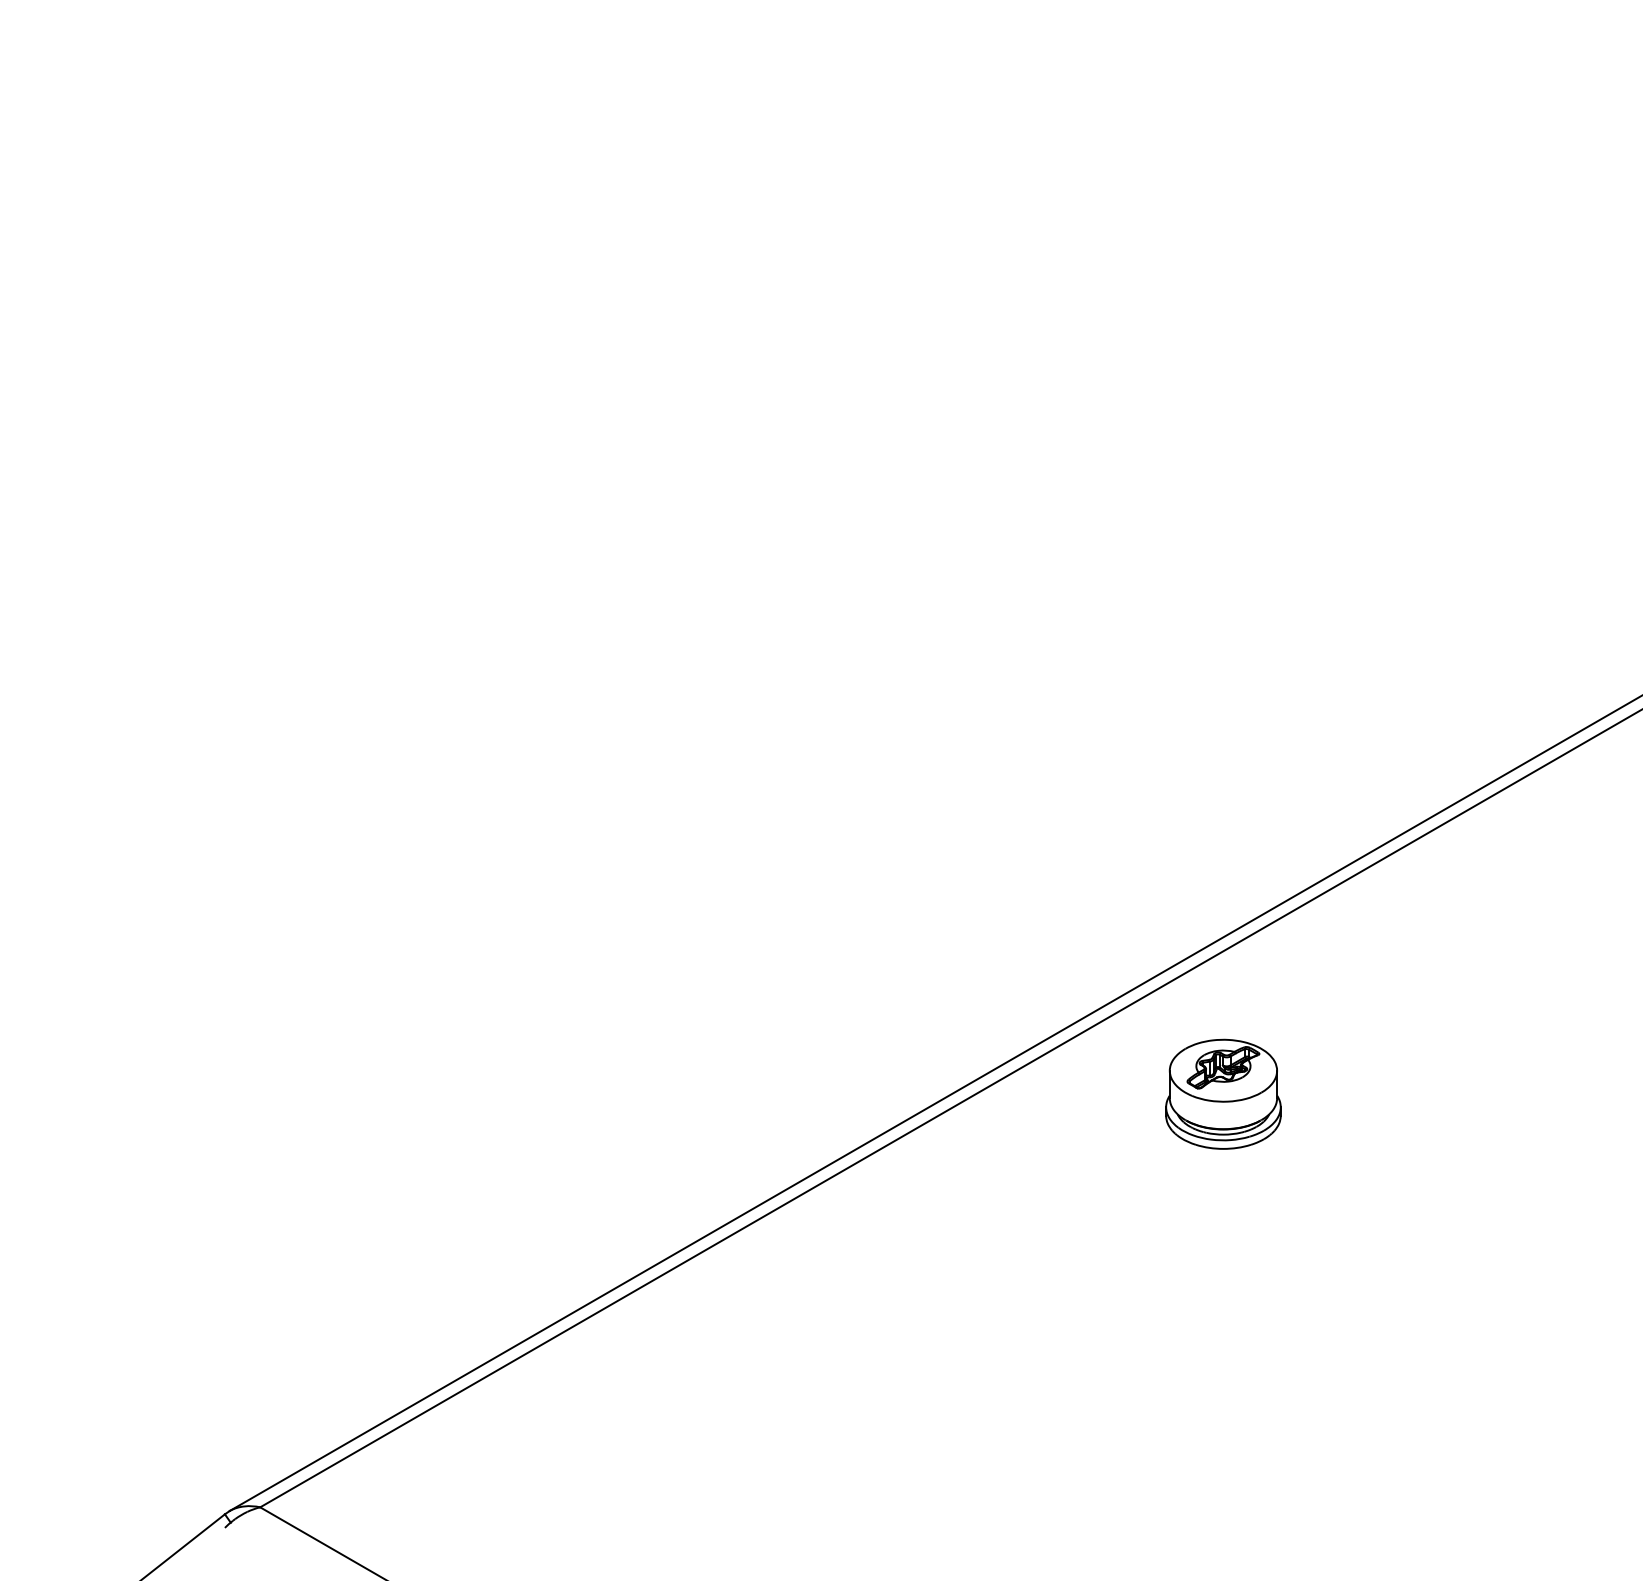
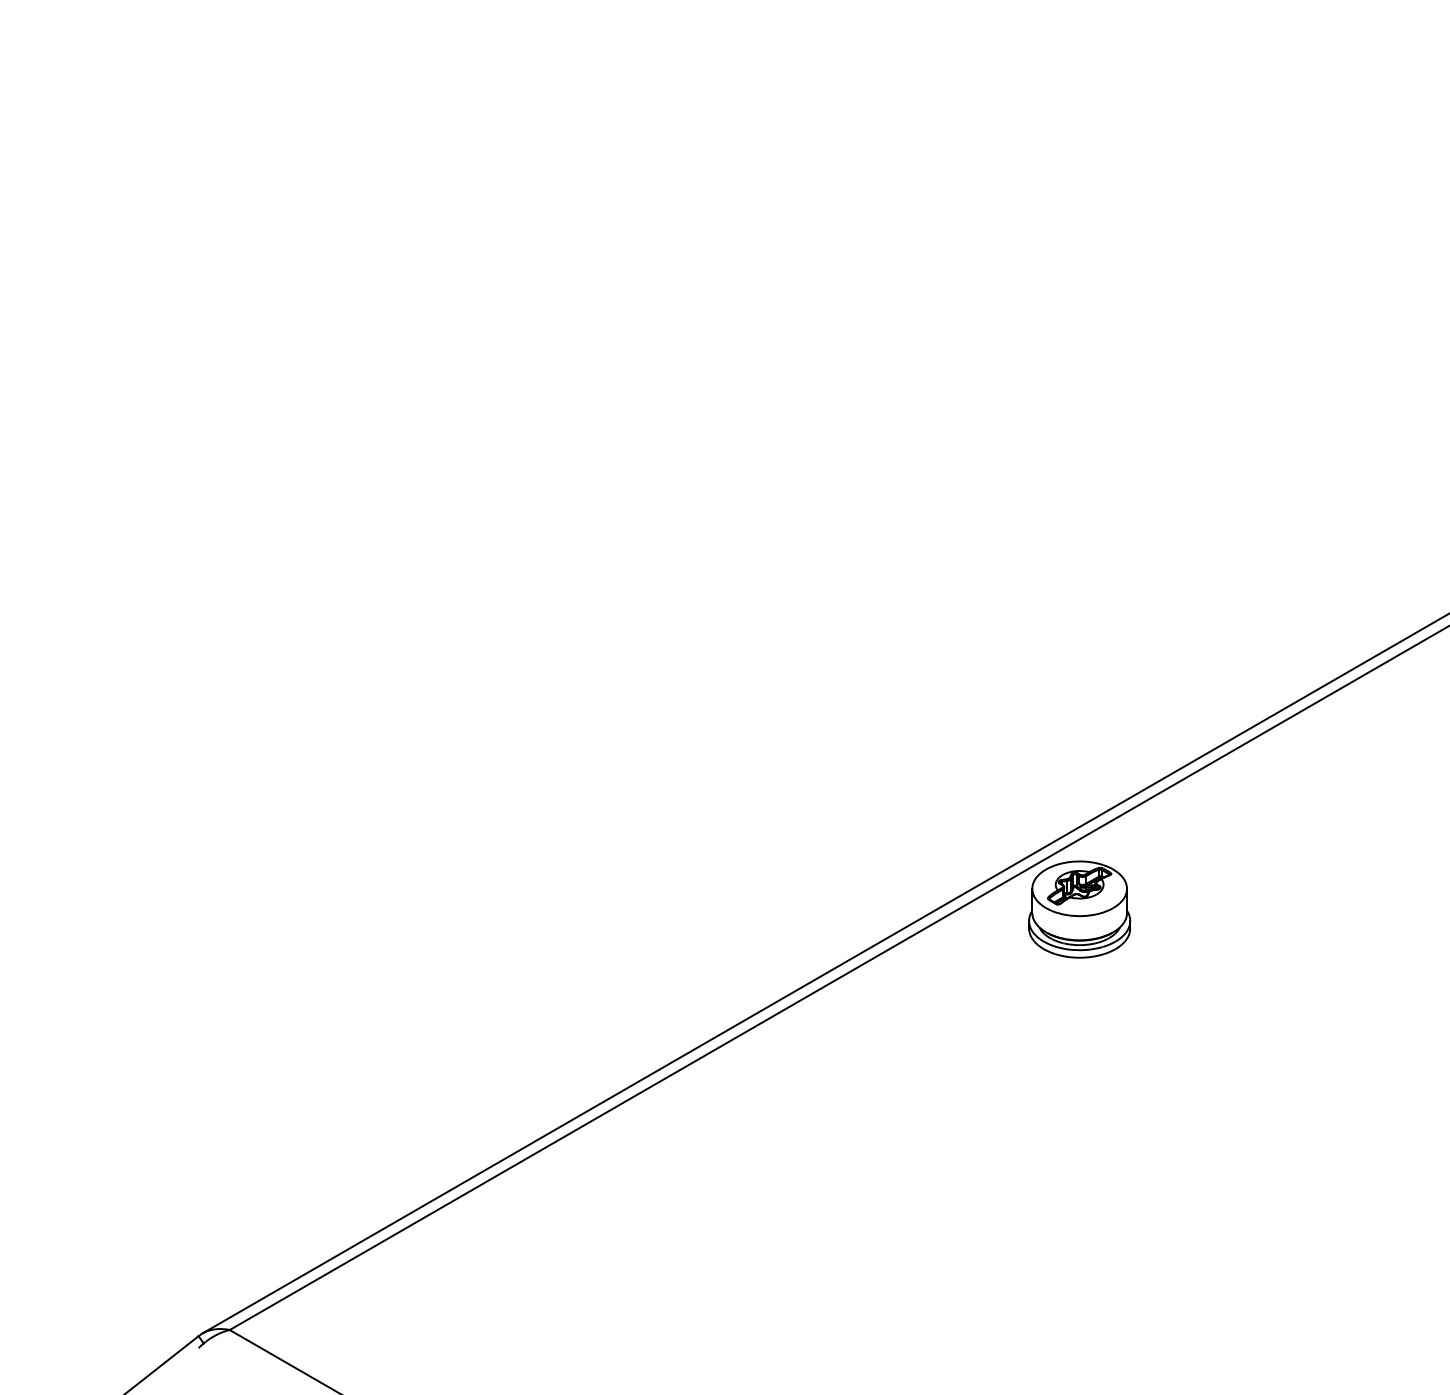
part: (1223, 1094) -> (1079, 909), moved

